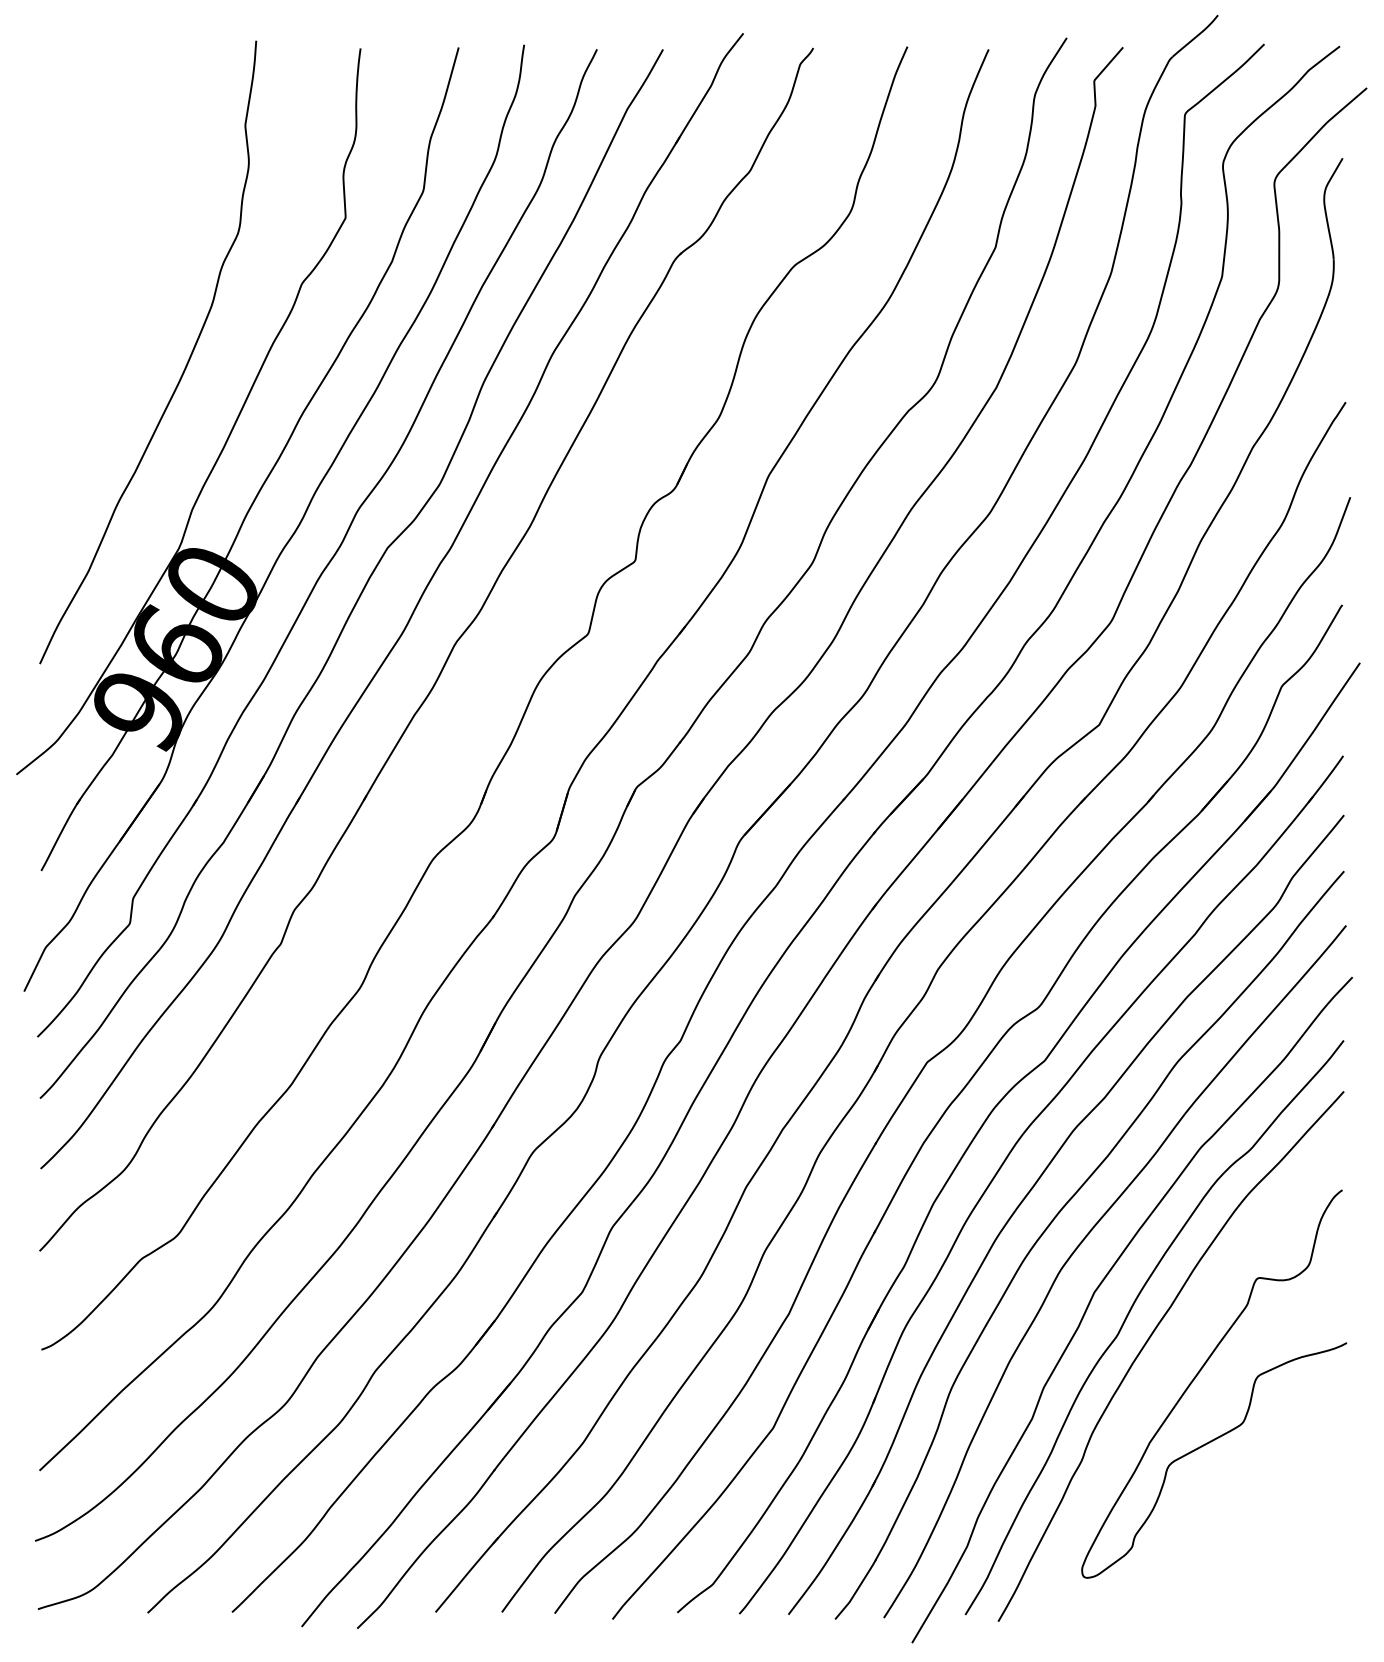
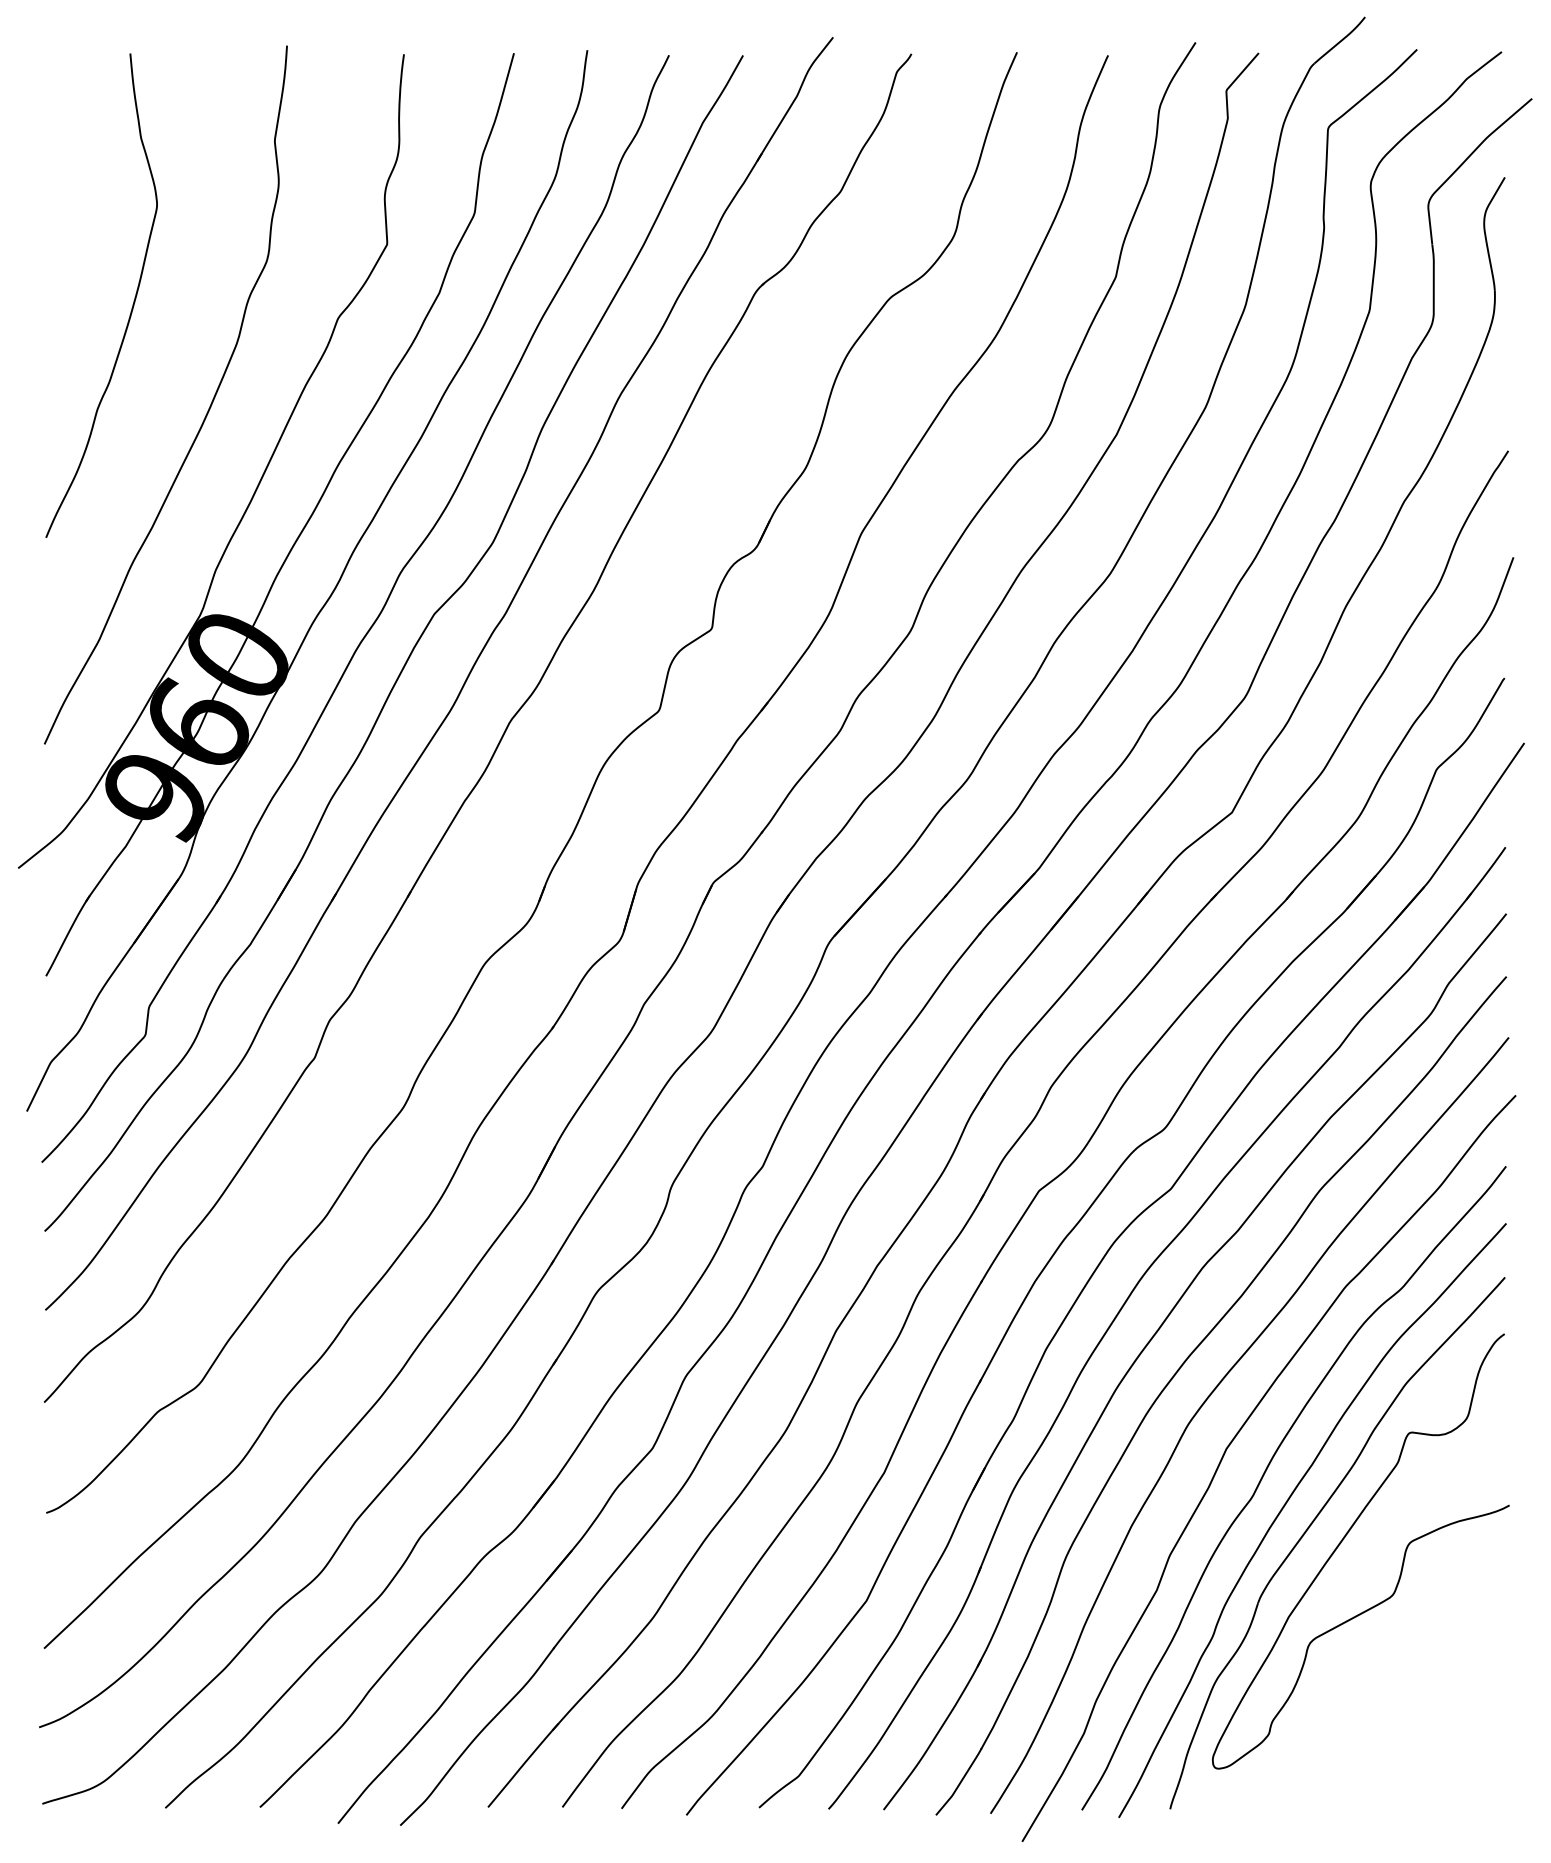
curve: (118, 271) -> (132, 304), added
part: (1171, 1360) -> (1312, 1524), added

